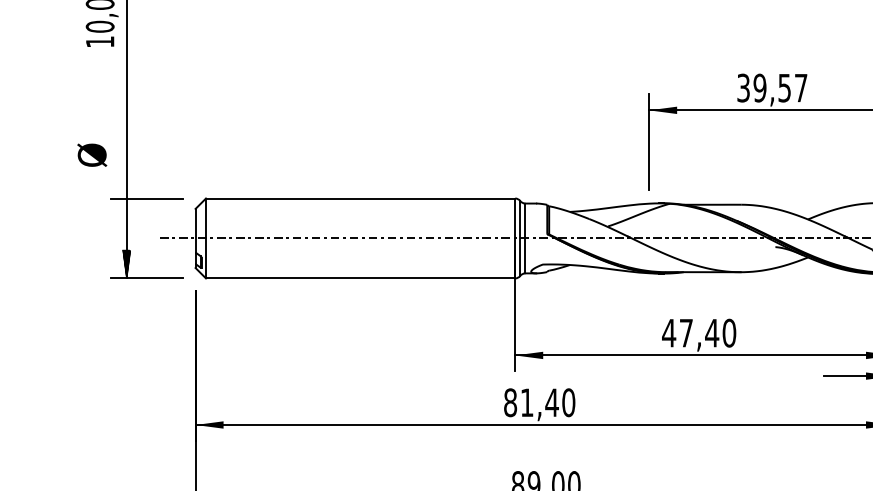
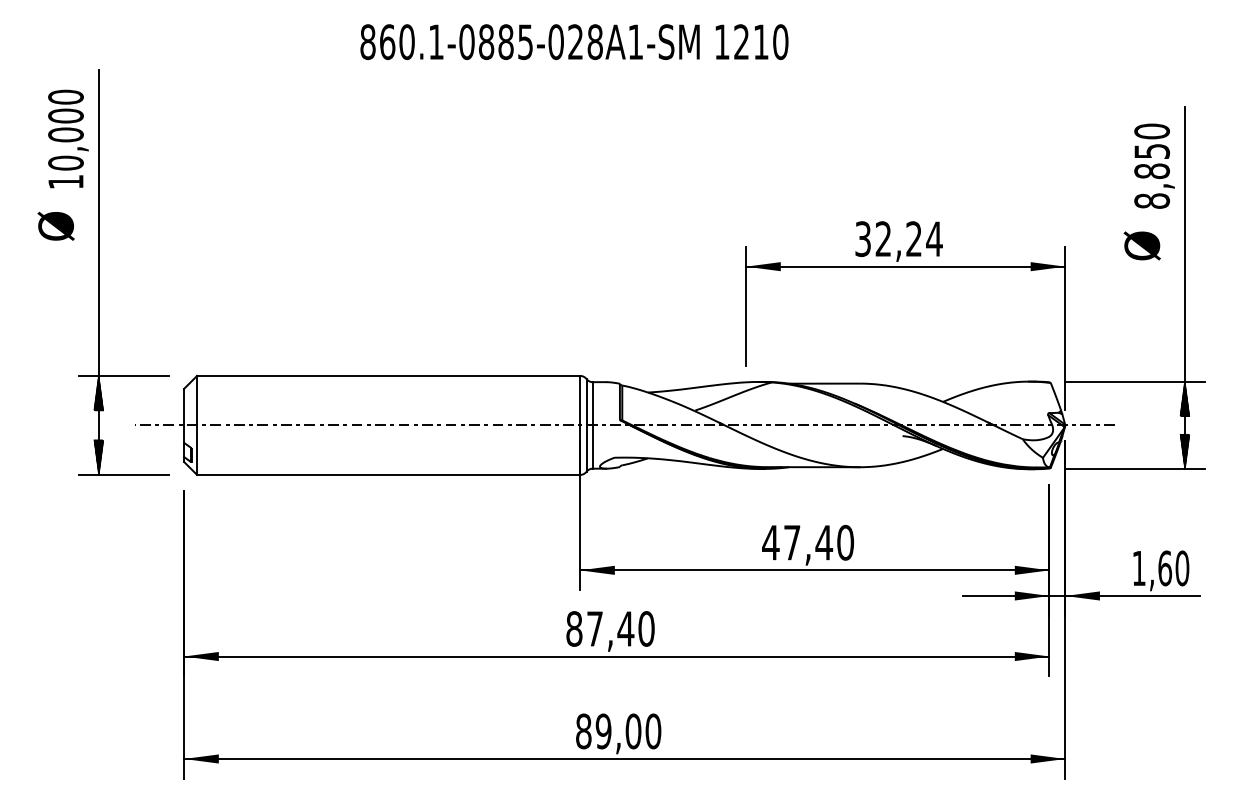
text: (780, 88) -> (908, 239), 39,57 -> 32,24
text: (91, 154) -> (55, 225), moved
hatch: (126, 211) -> (98, 392), added
text: (526, 402) -> (594, 628), 81,40 -> 87,40

